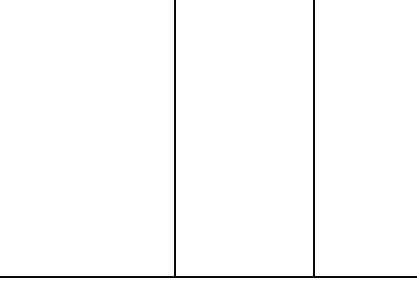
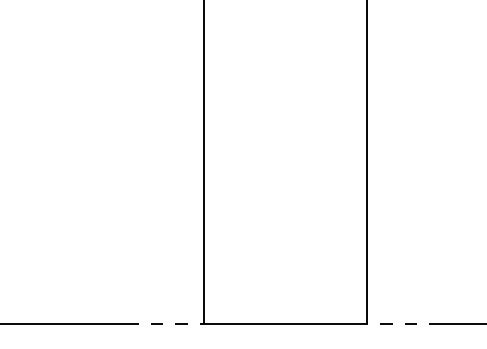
line: (145, 277) -> (169, 324), solid -> dashed
line: (342, 277) -> (400, 324), solid -> dashed

